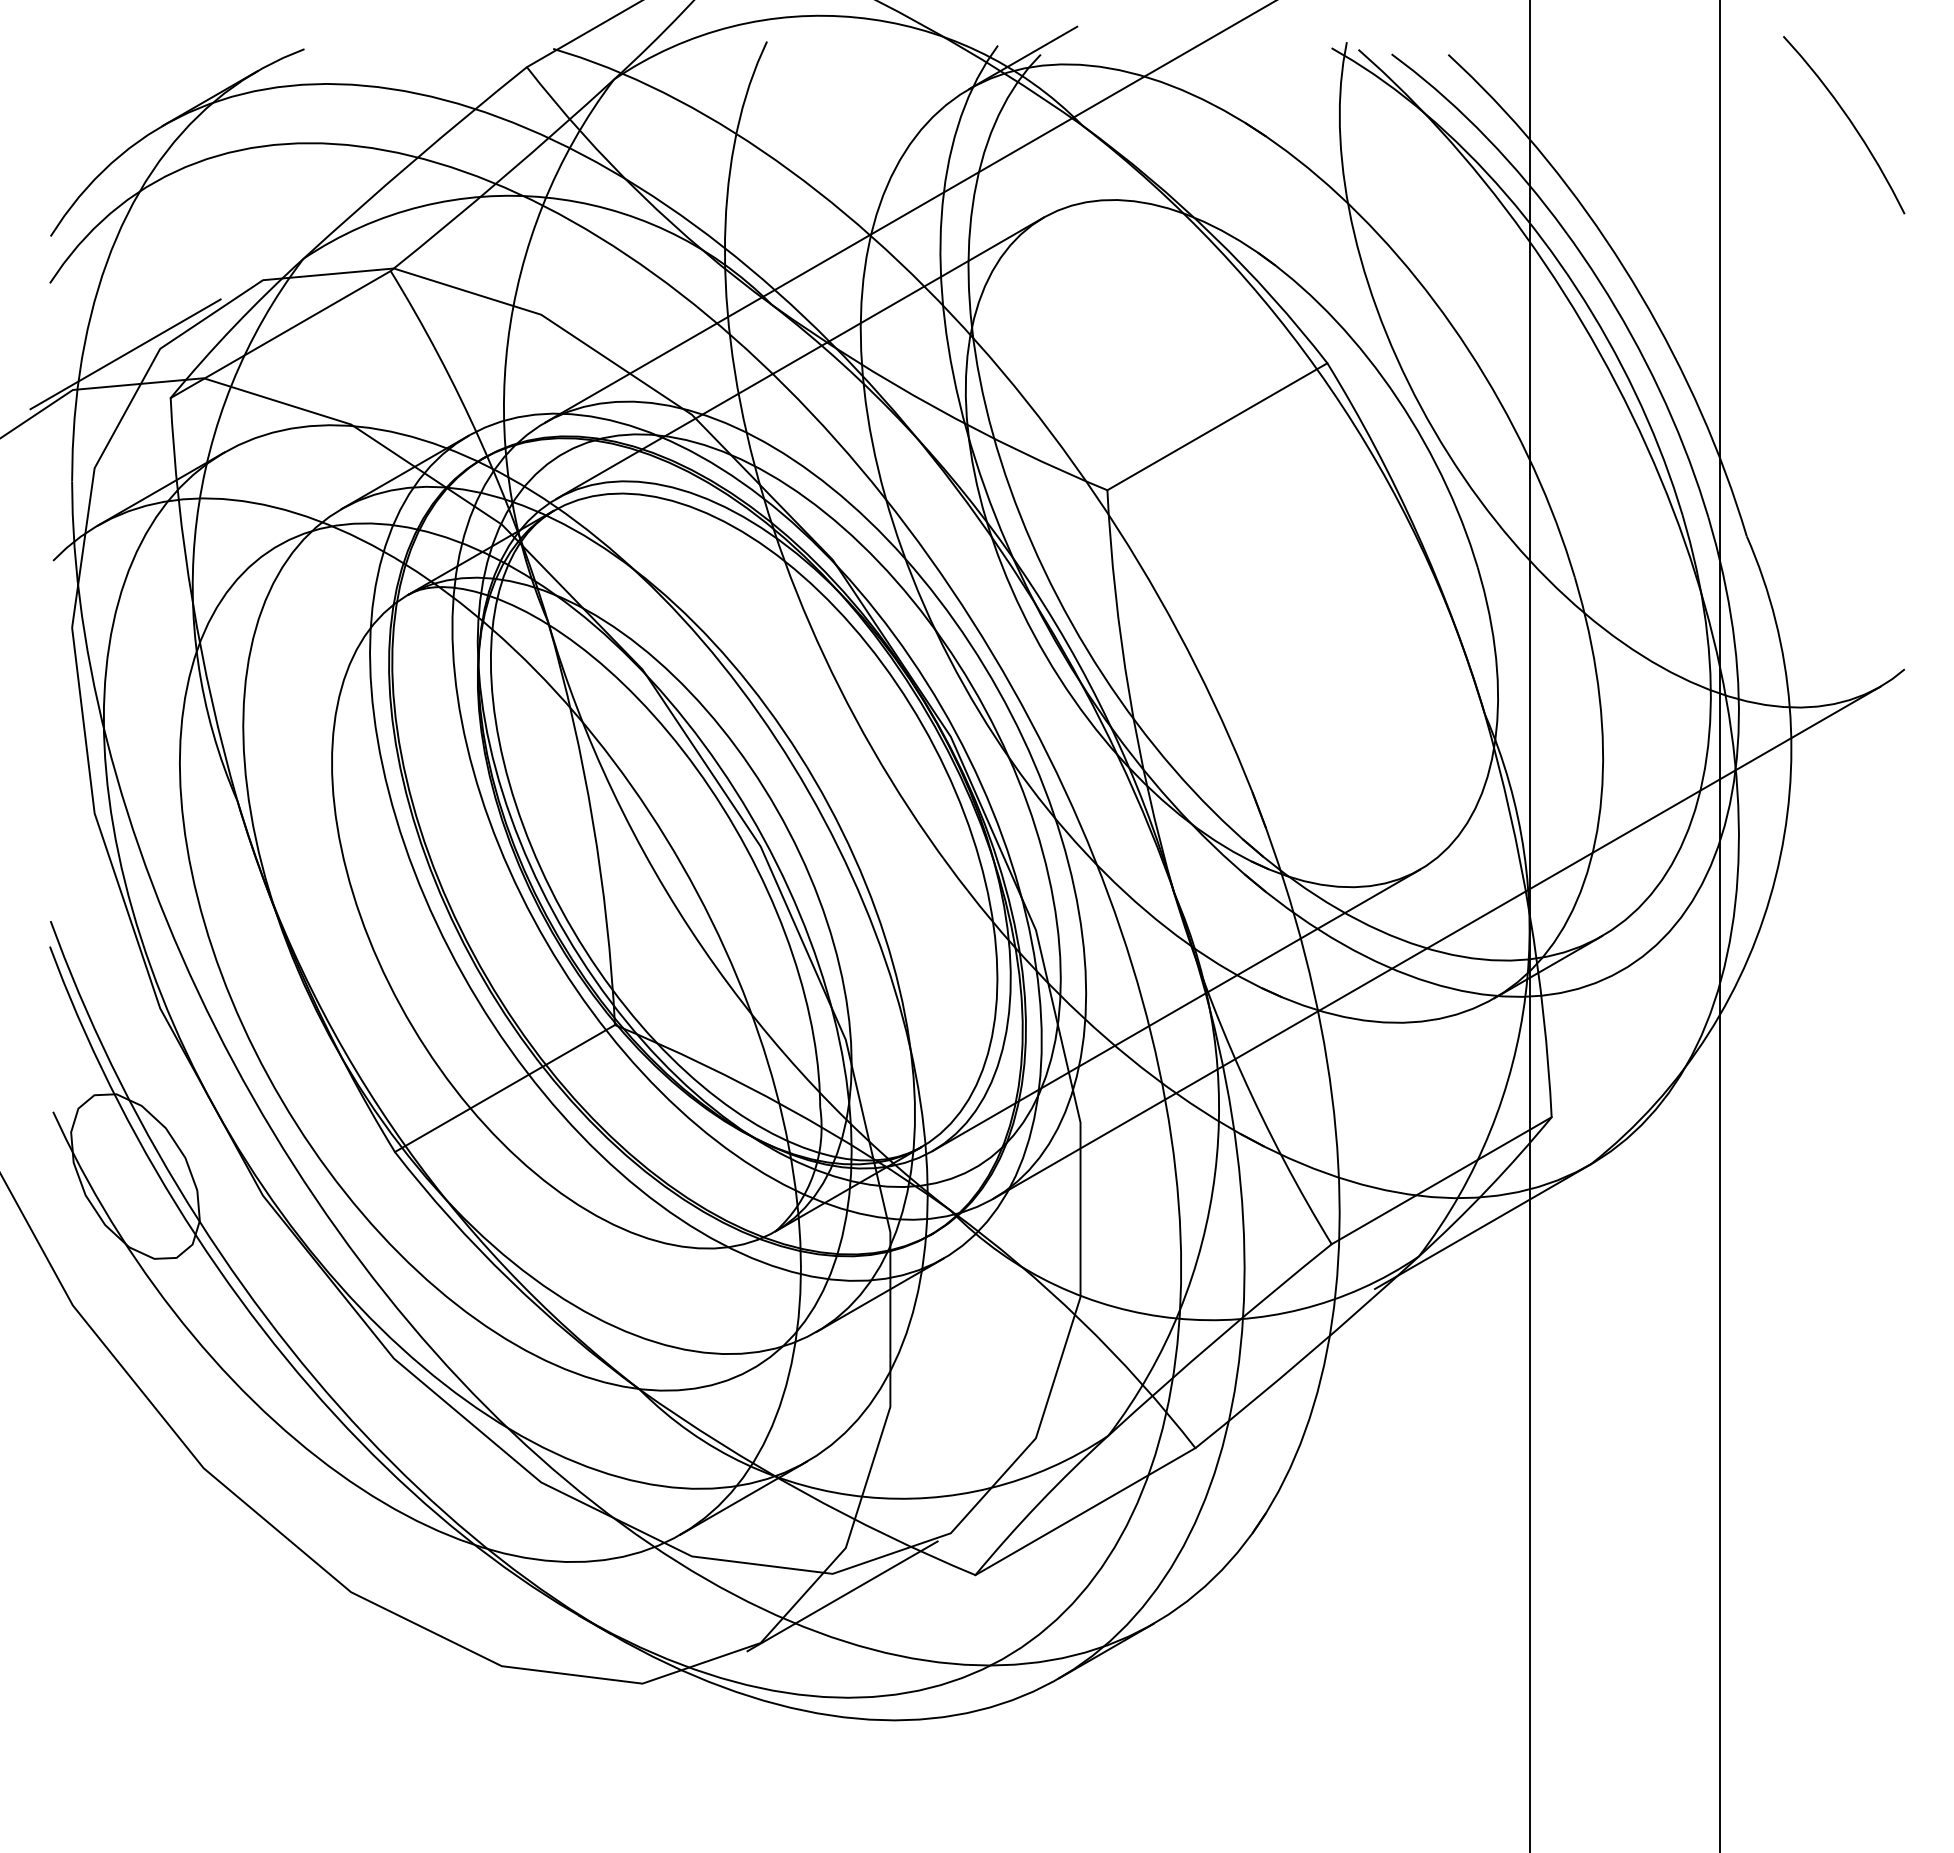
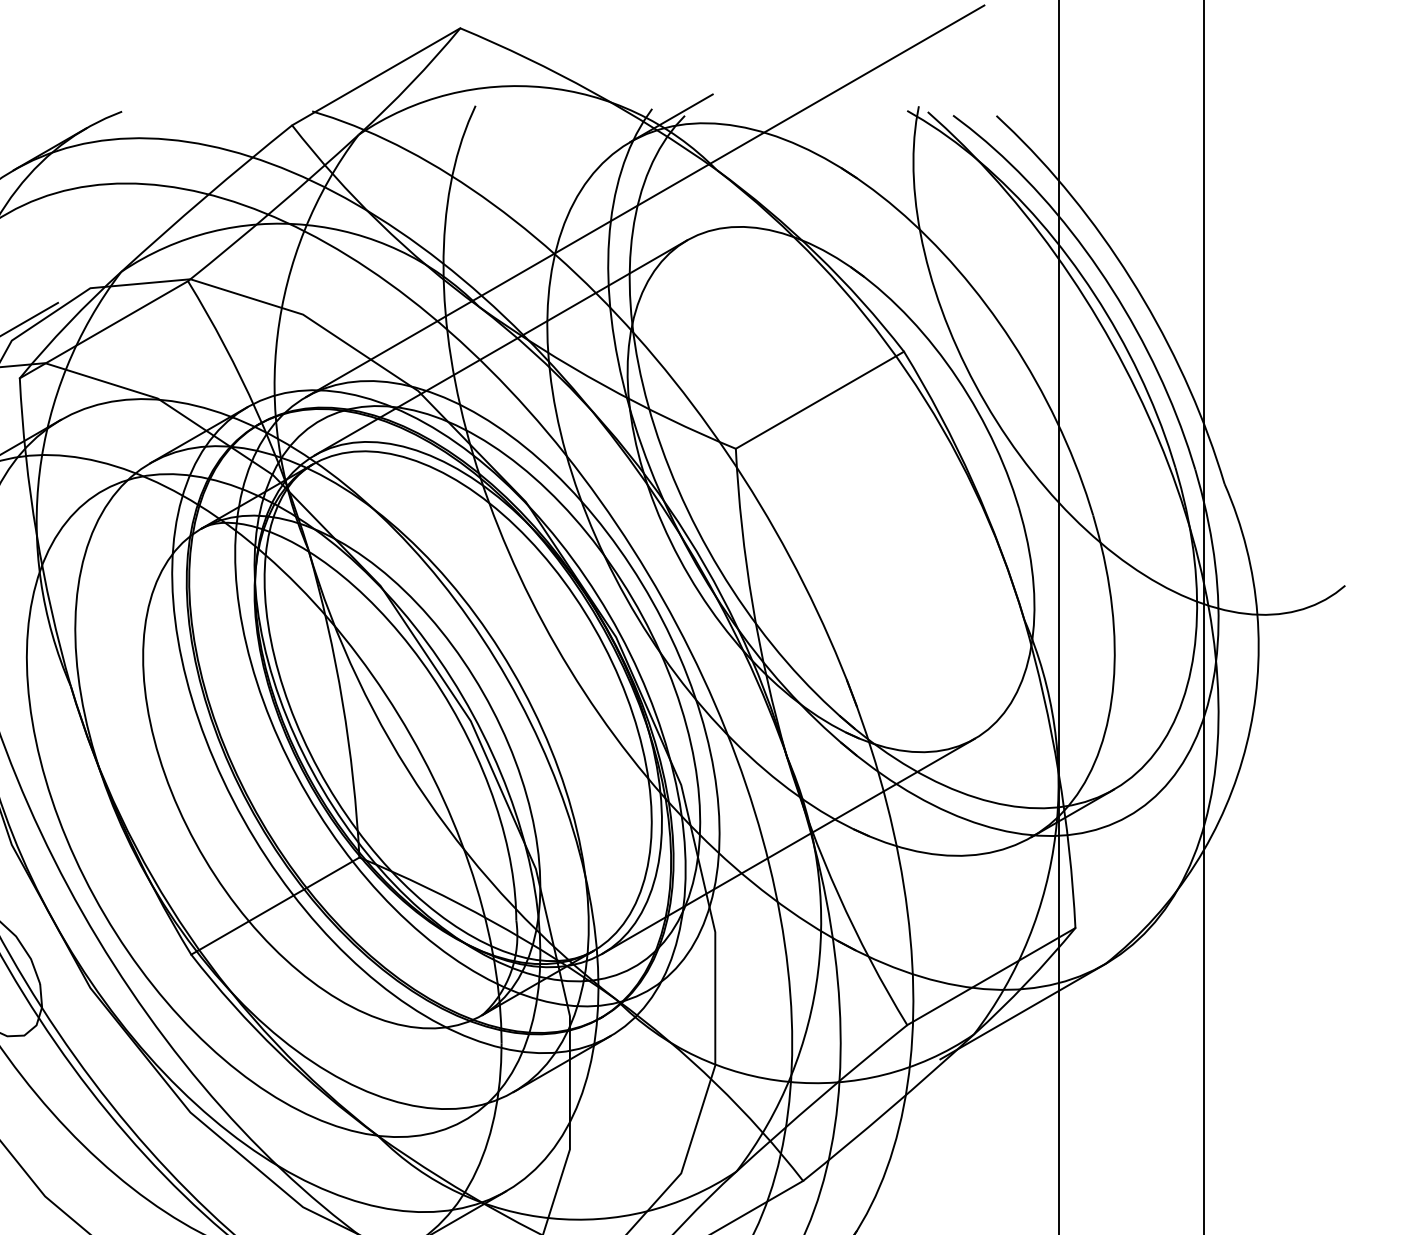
curve: (1849, 121) -> (1303, 166), removed
line: (1436, 942) -> (987, 794), removed

